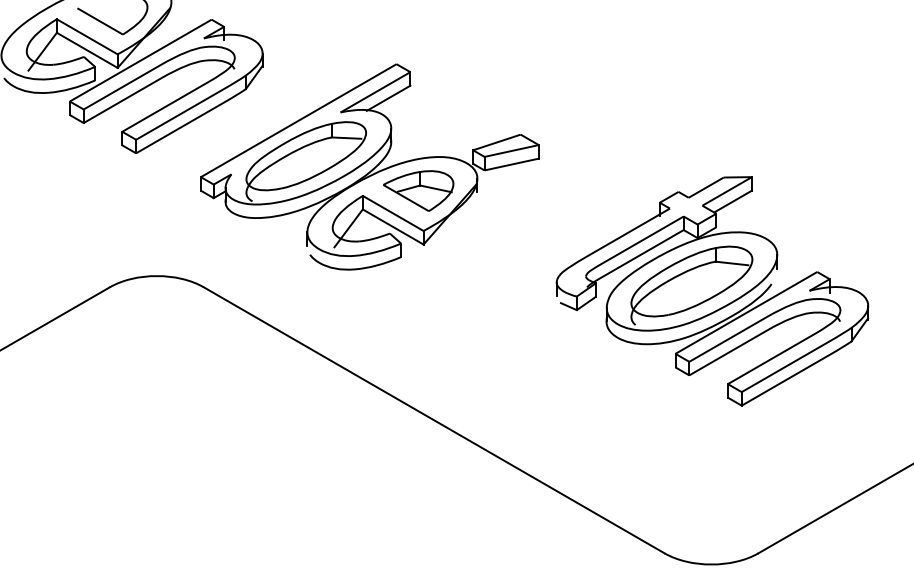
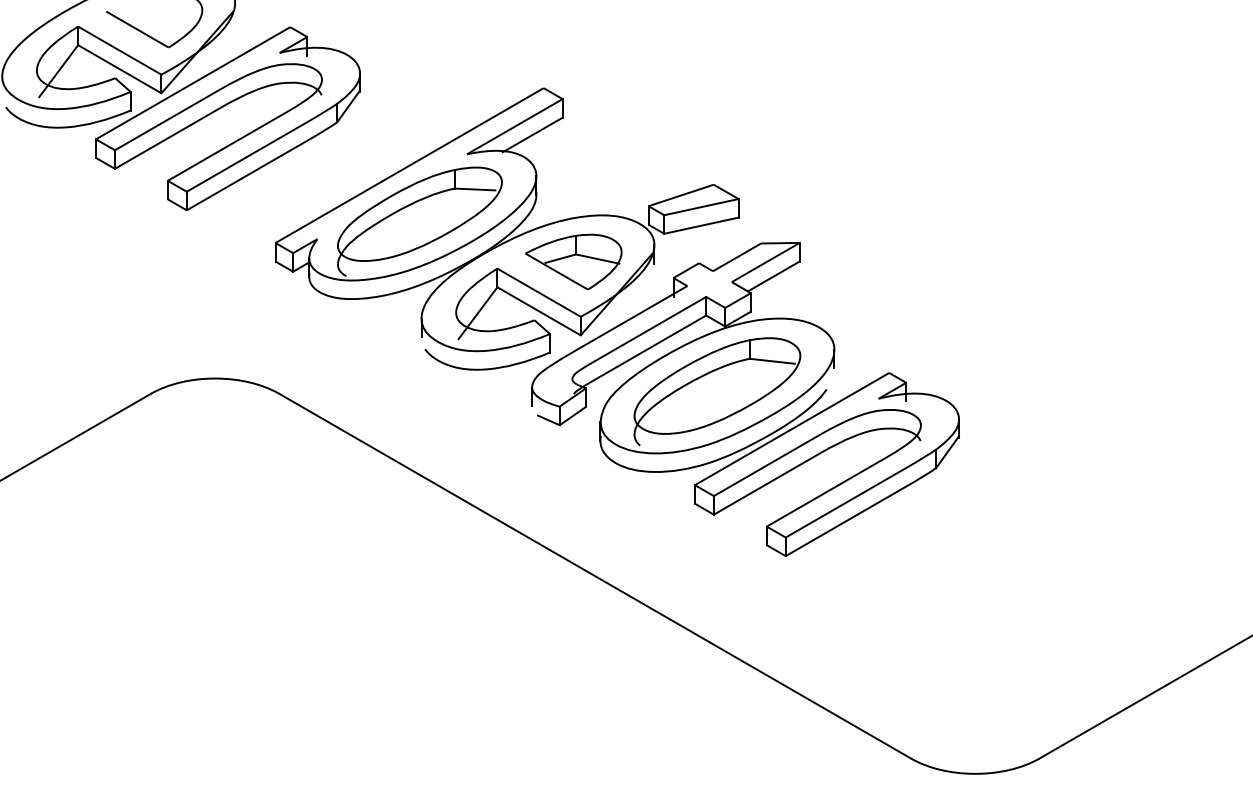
part: (712, 291) -> (745, 399), moved

